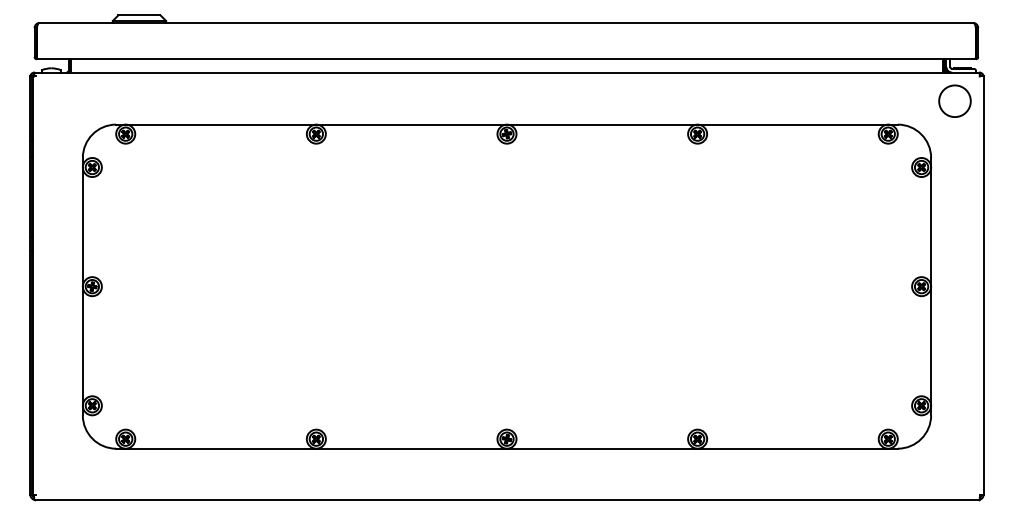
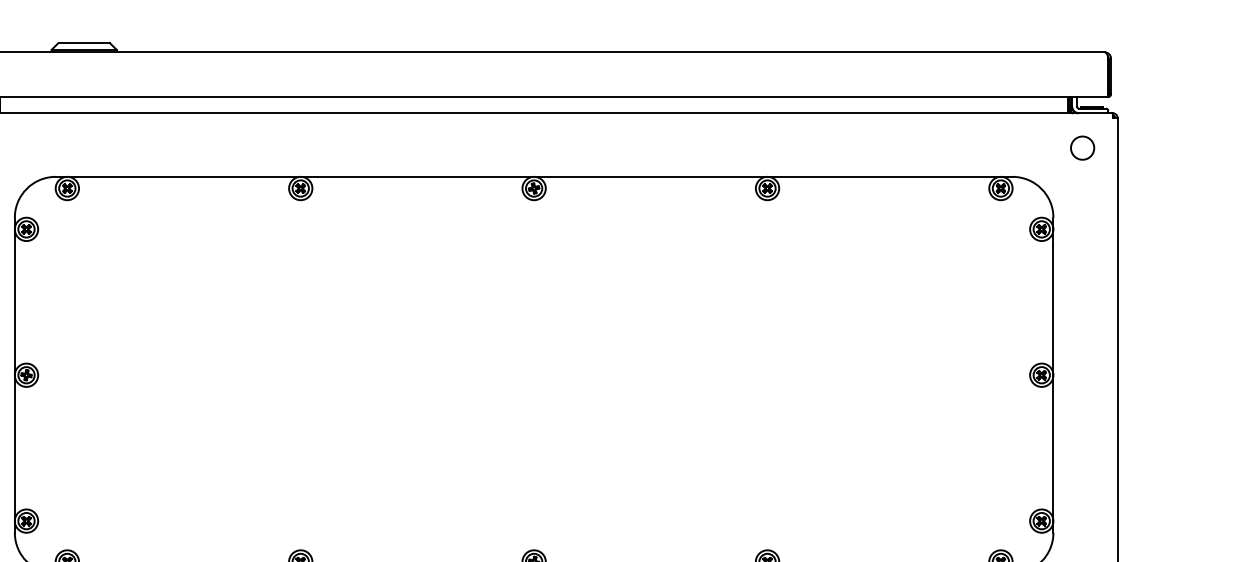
circle: (954, 100) -> (1082, 147), size x0.6

